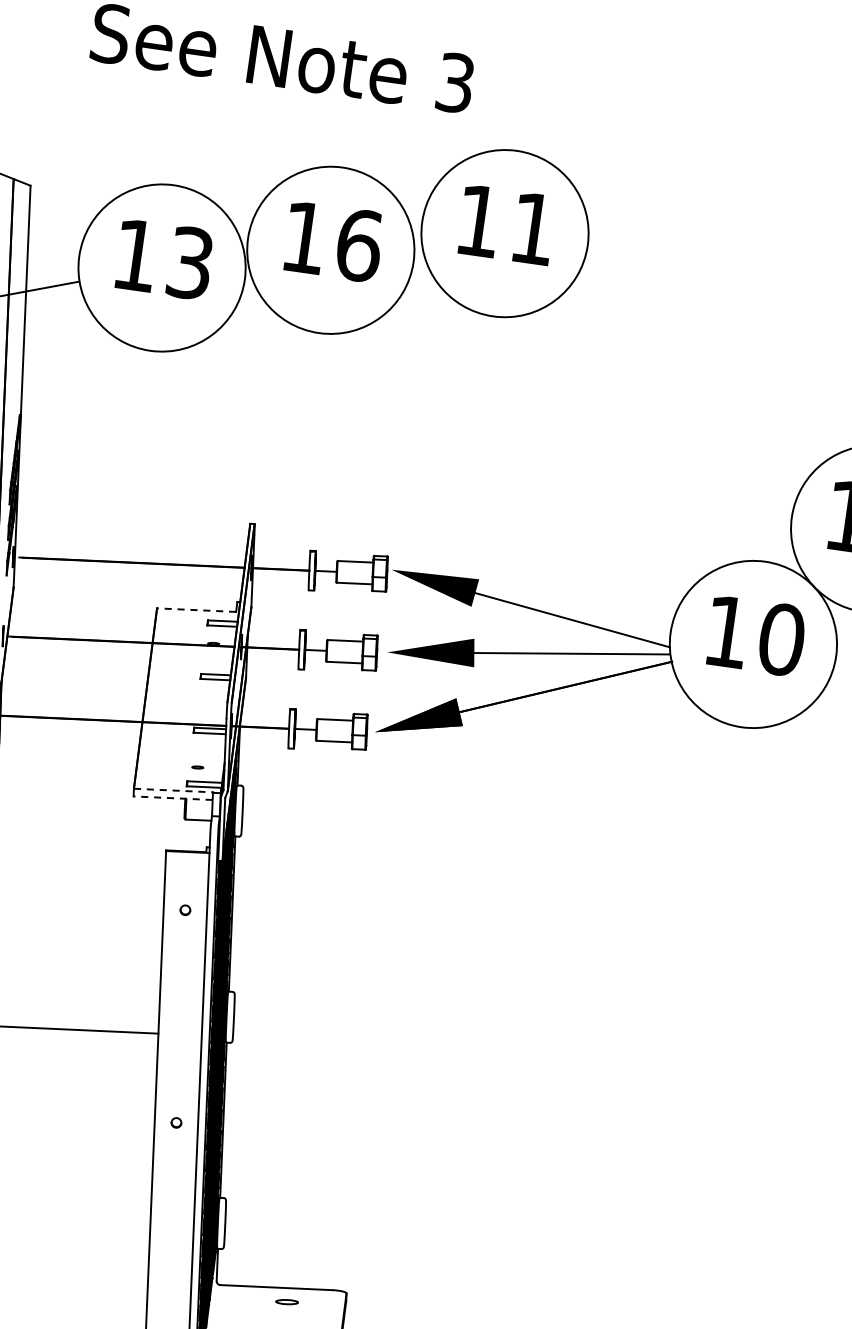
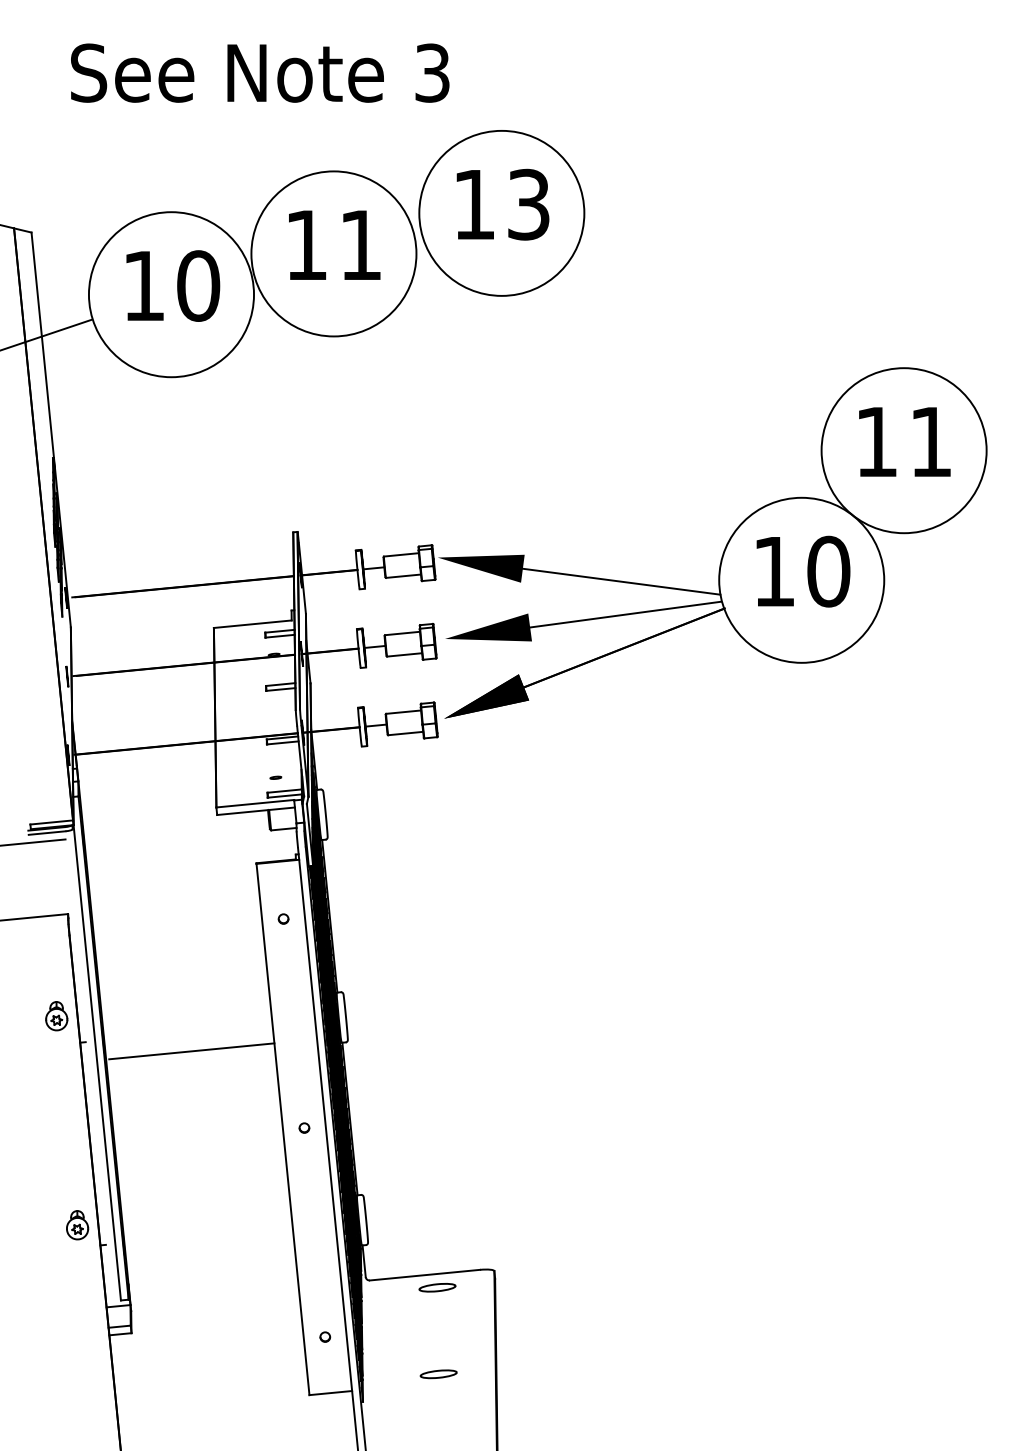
text: (533, 228) -> (528, 204), 11 -> 13
text: (359, 245) -> (361, 245), 16 -> 11
text: (190, 262) -> (198, 285), 13 -> 10
line: (196, 610) -> (252, 624), dashed -> solid
line: (173, 790) -> (255, 803), dashed -> solid
line: (172, 798) -> (255, 811), dashed -> solid
part: (287, 1301) -> (437, 1287), size x1.67

